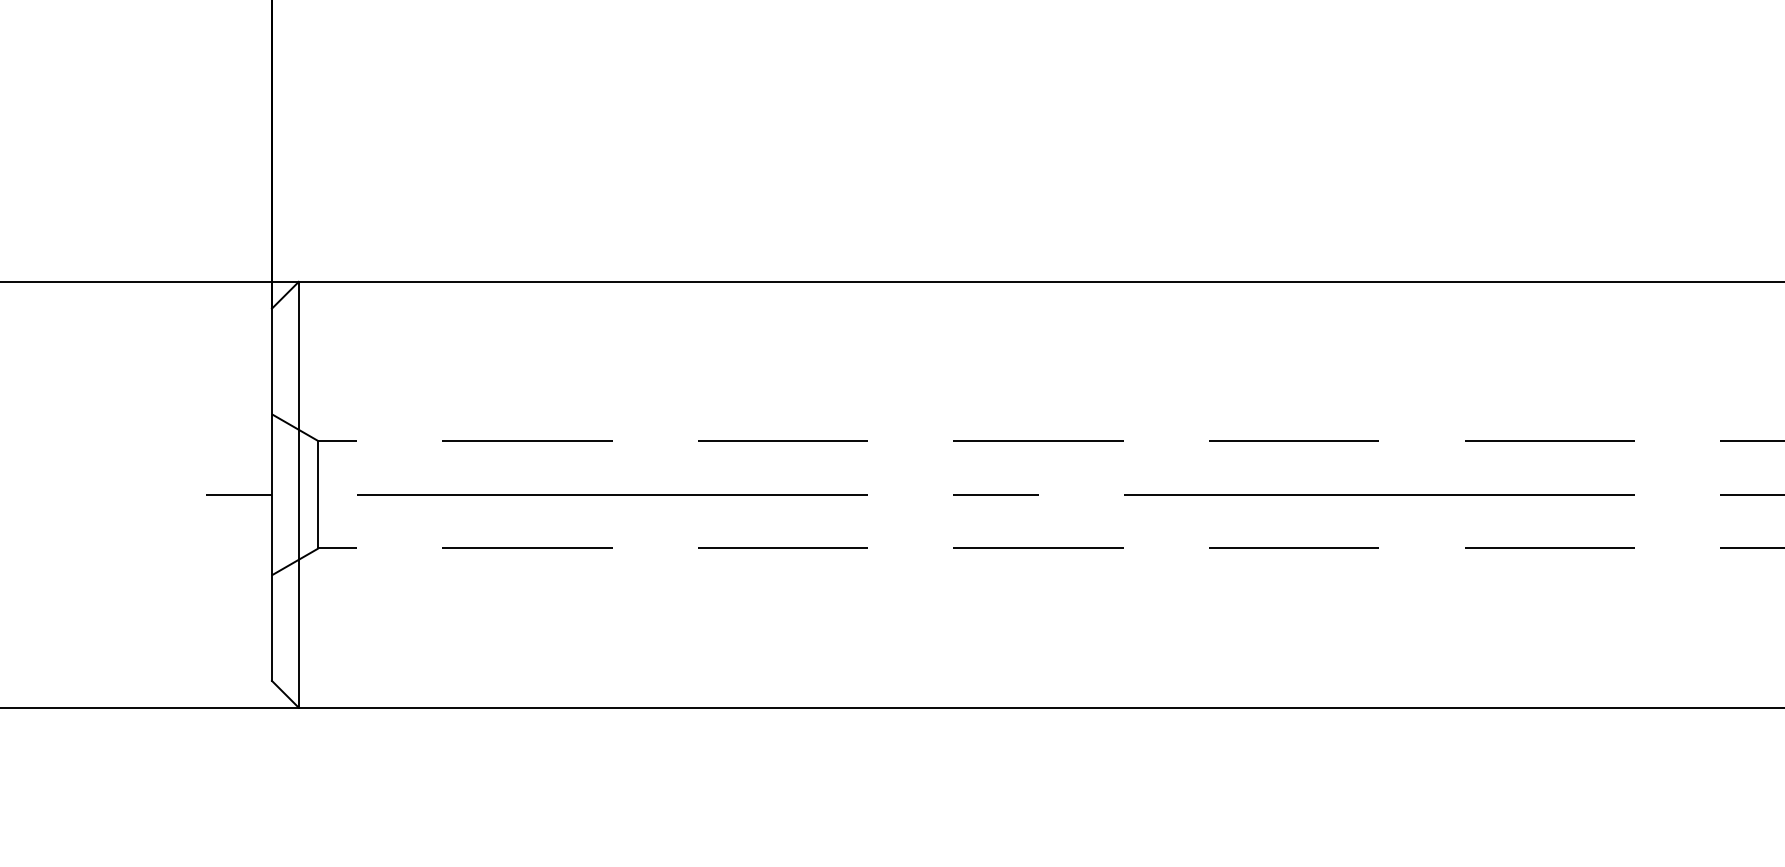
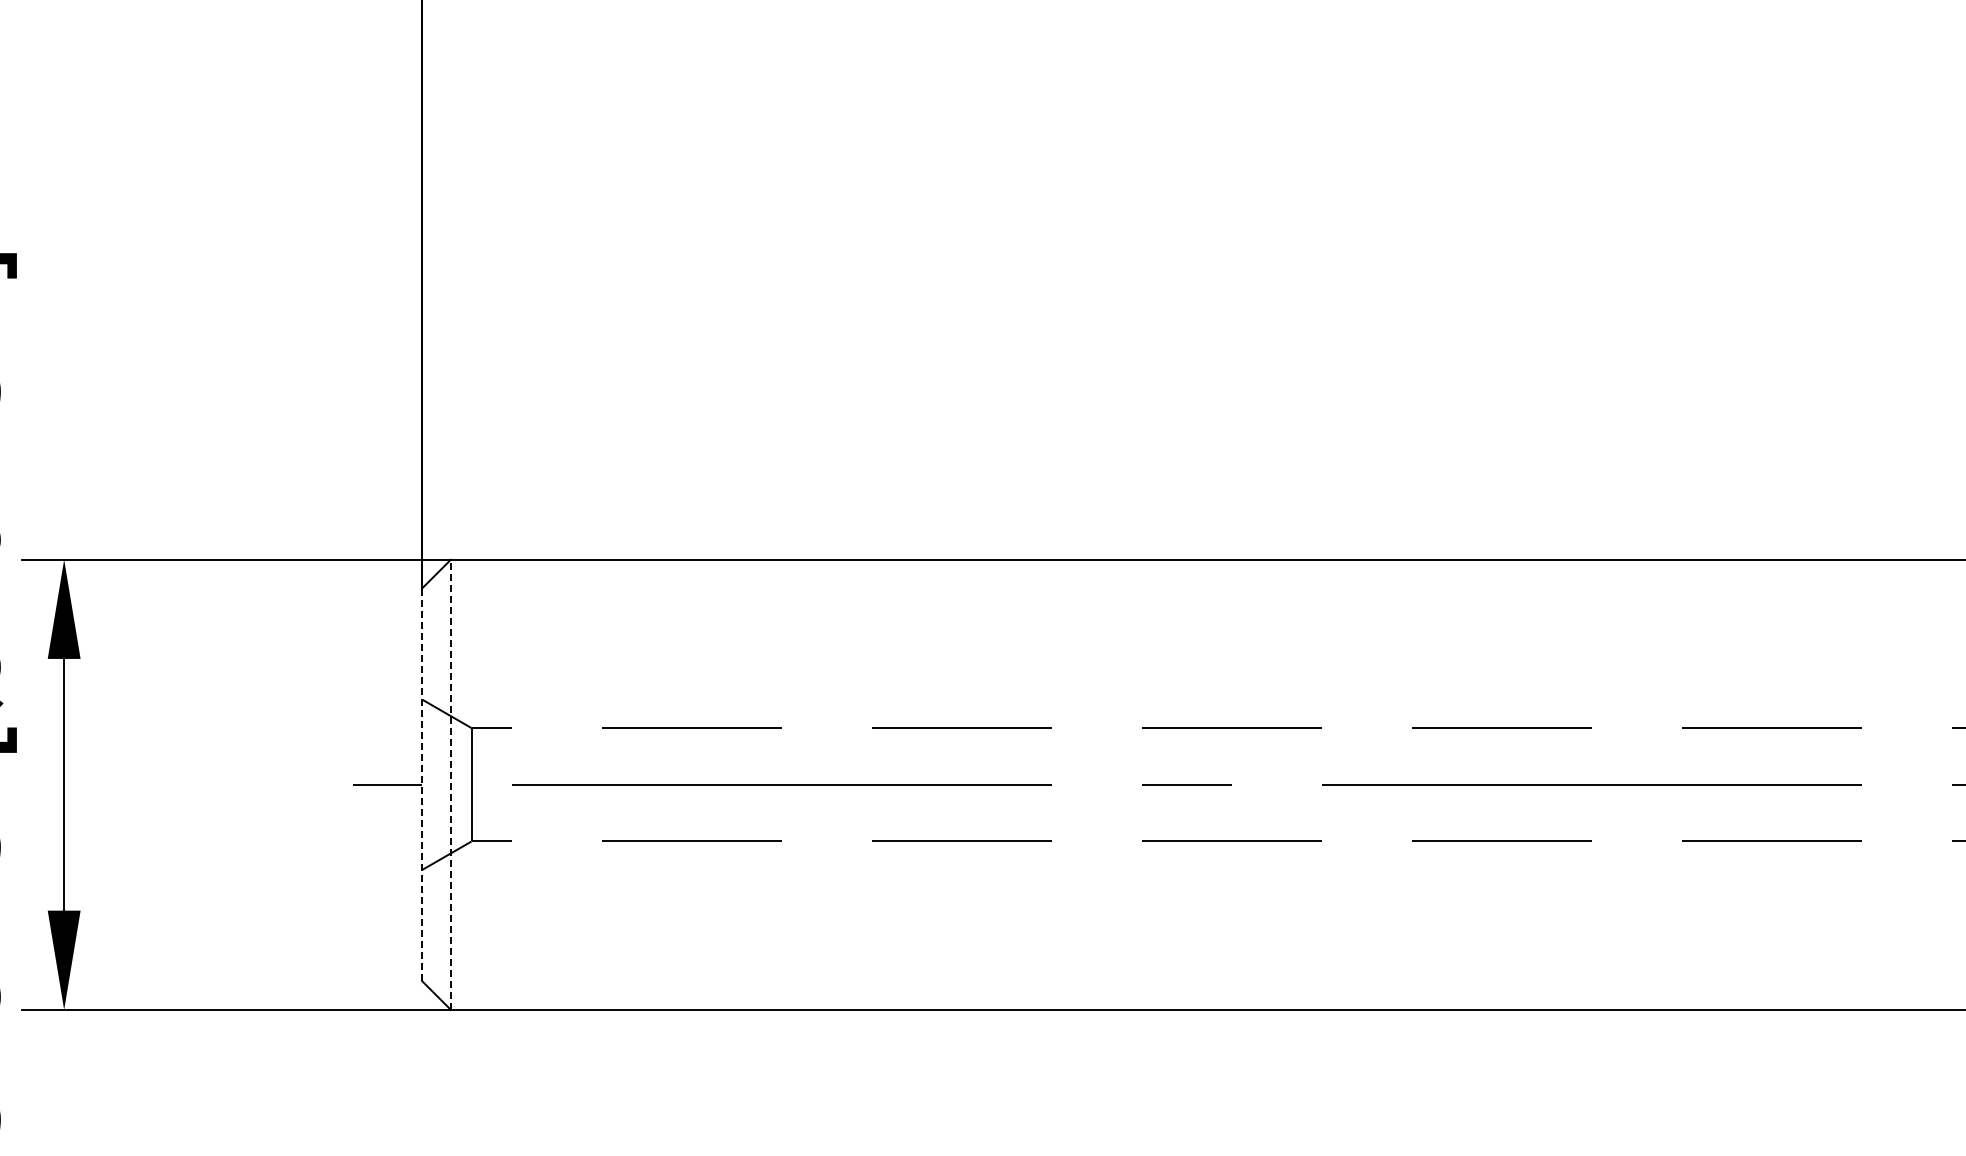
line: (272, 494) -> (422, 784), solid -> dashed
line: (298, 494) -> (450, 784), solid -> dashed

